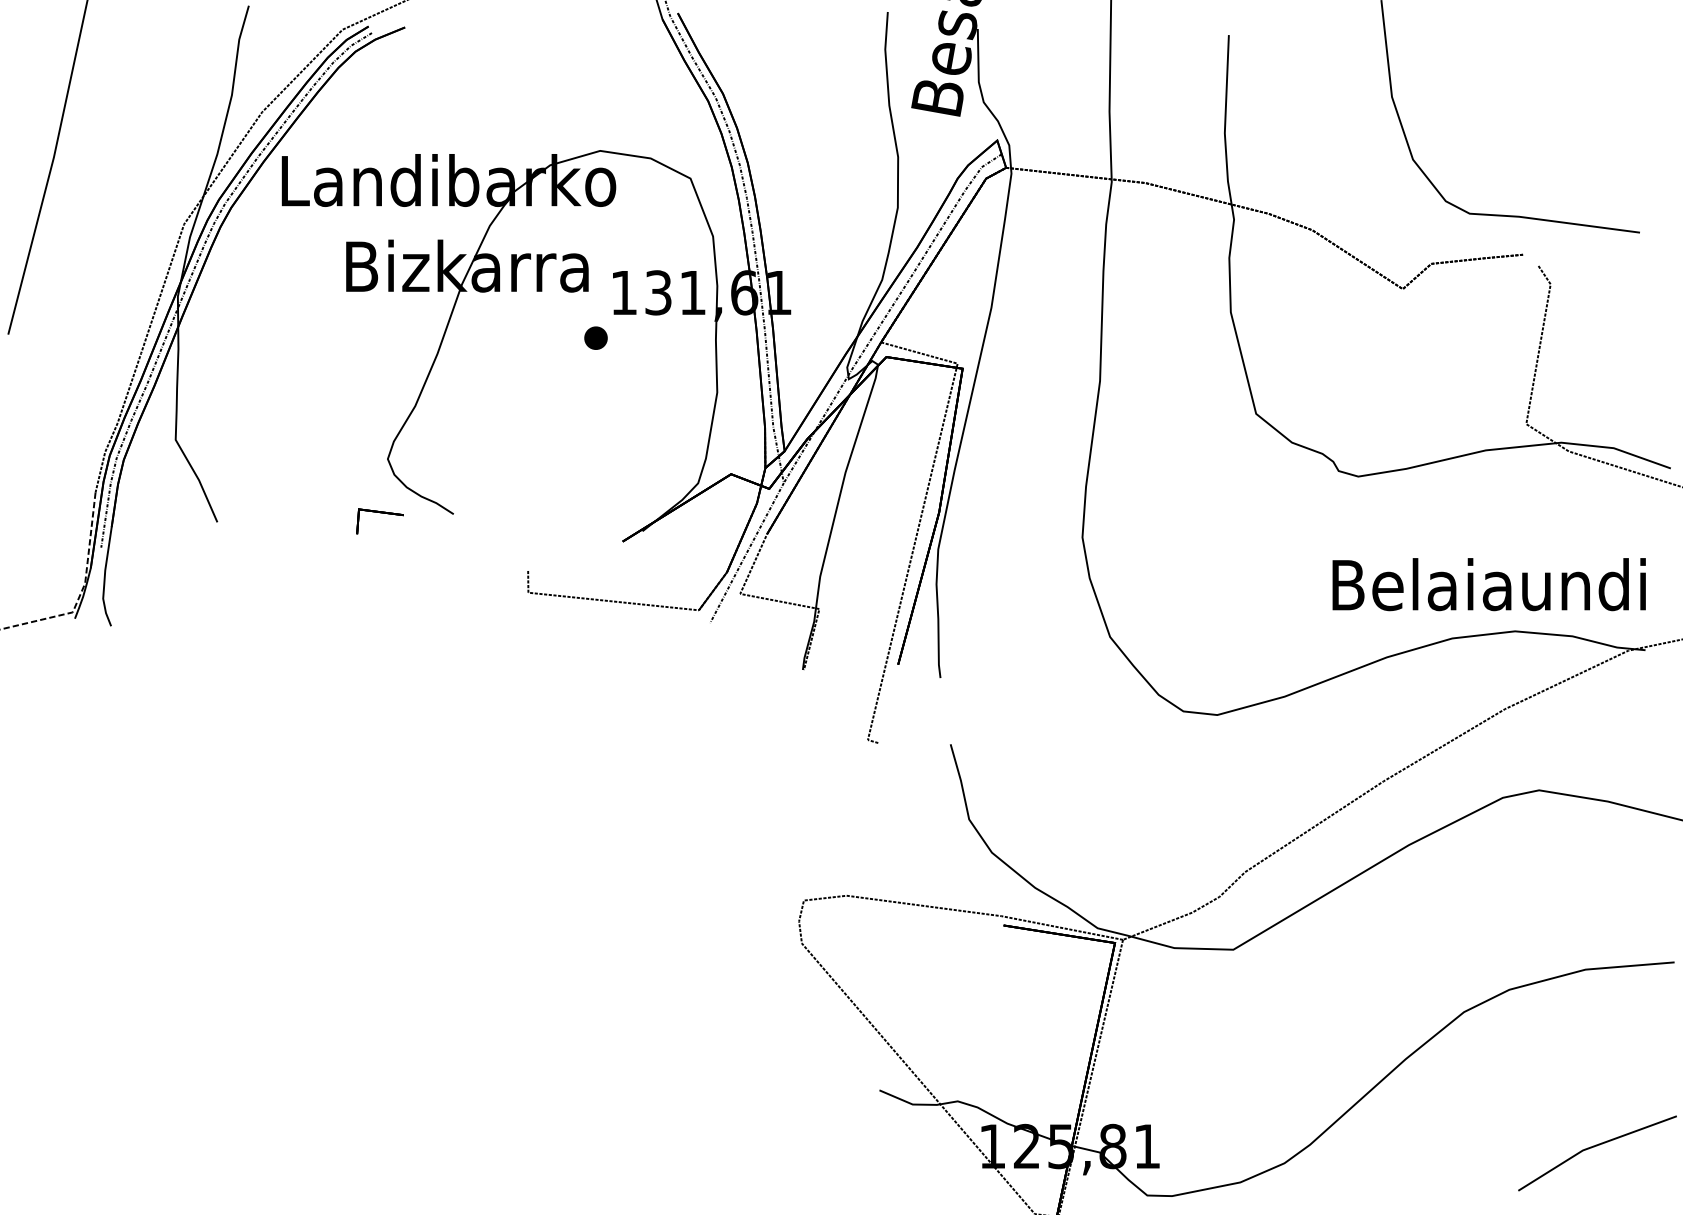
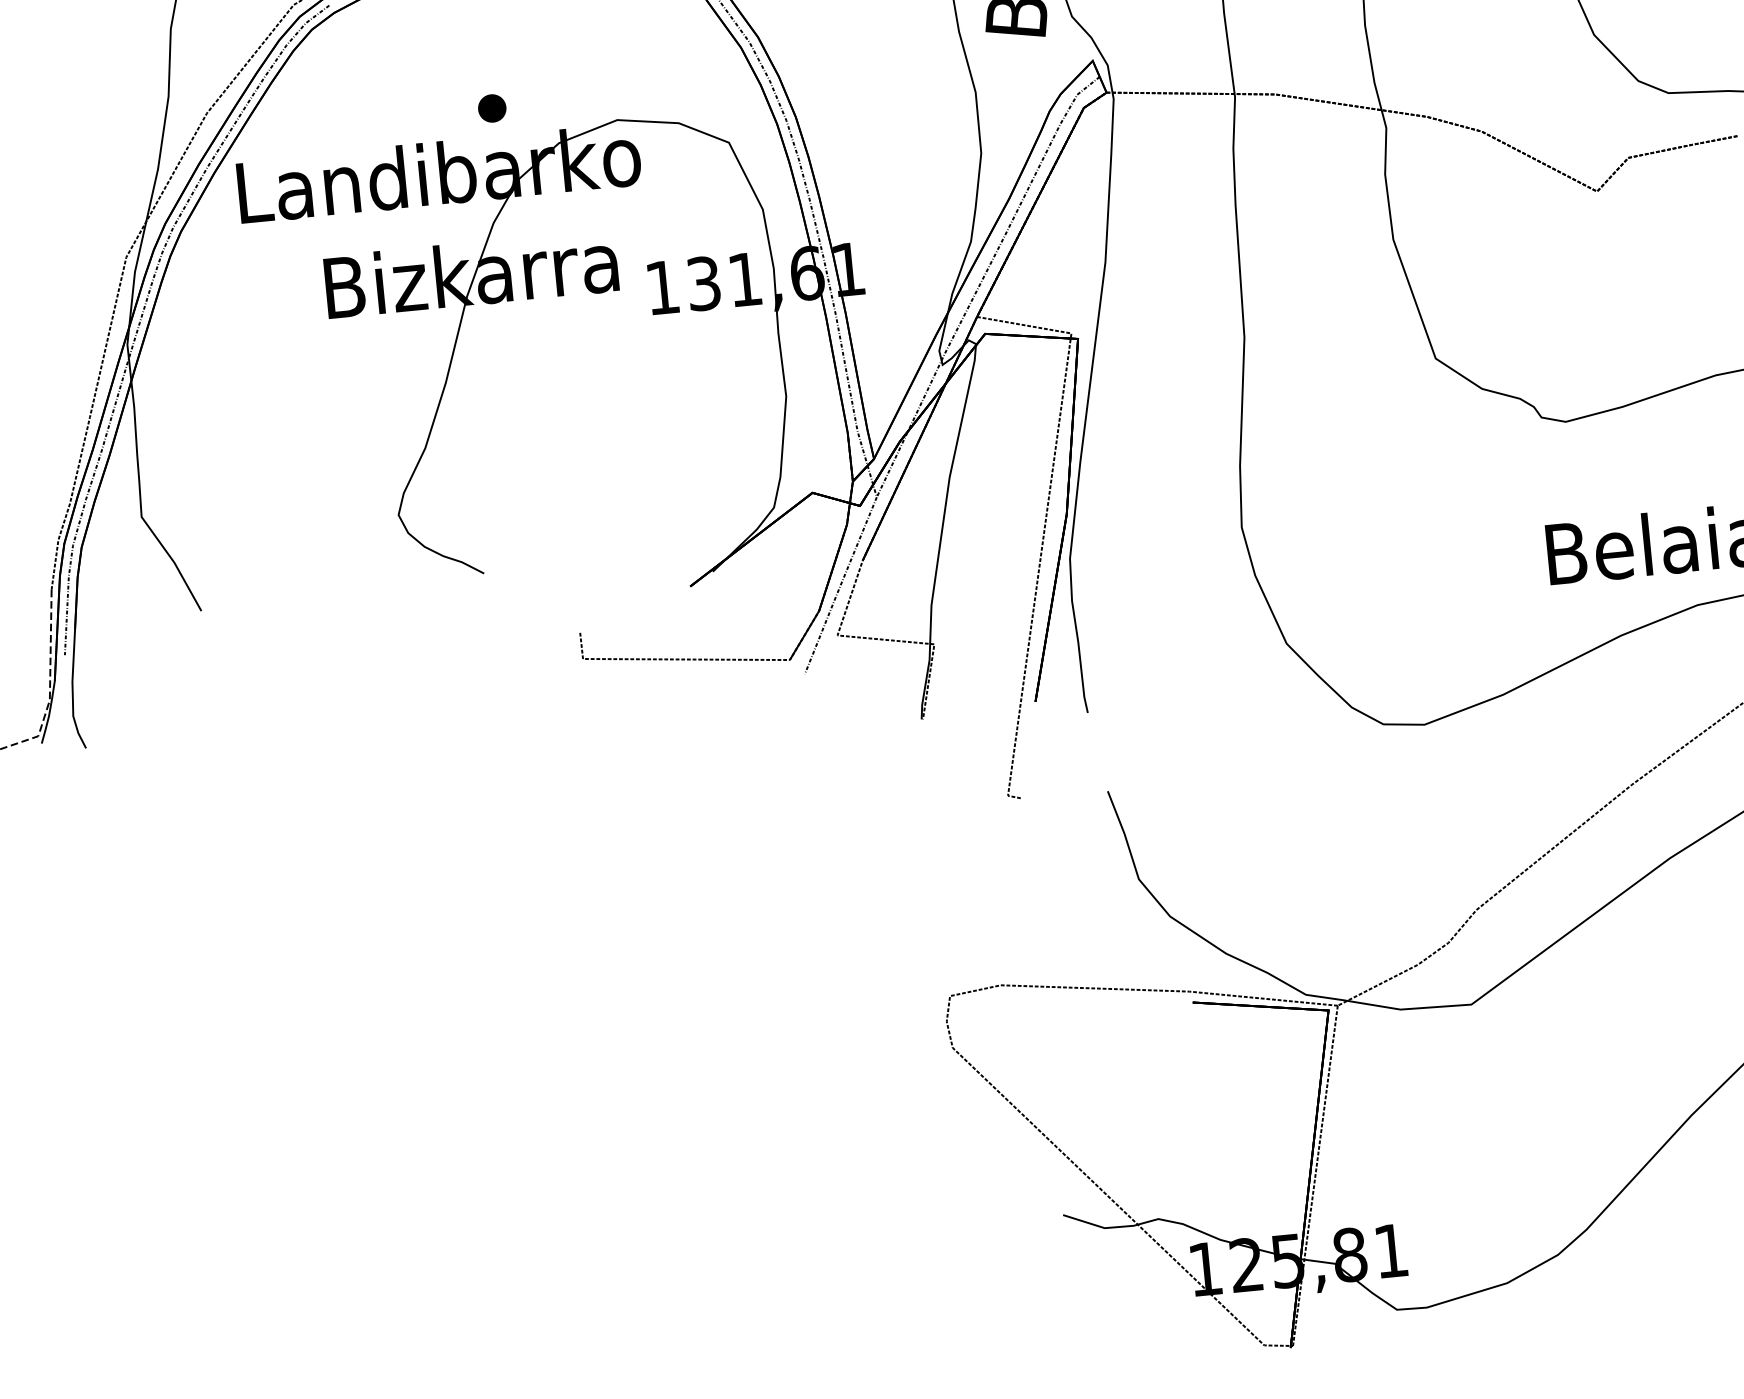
part: (595, 337) -> (491, 107), moved
part: (379, 513) -> (394, 581), removed

